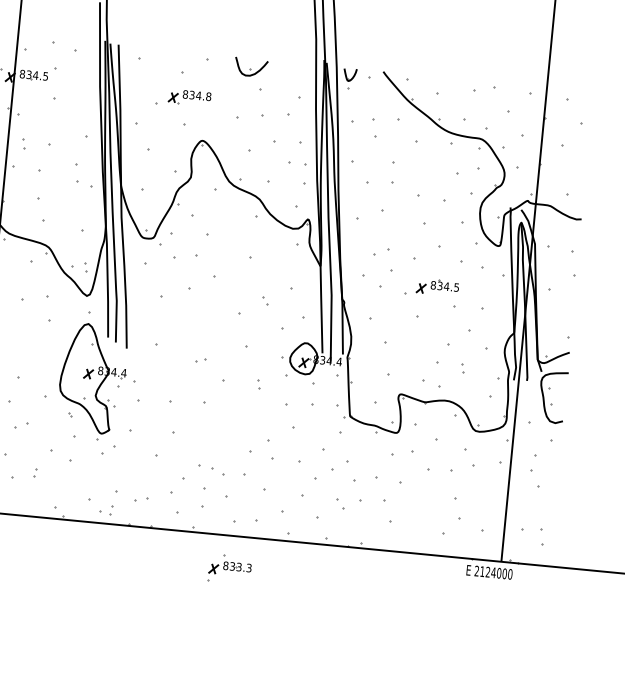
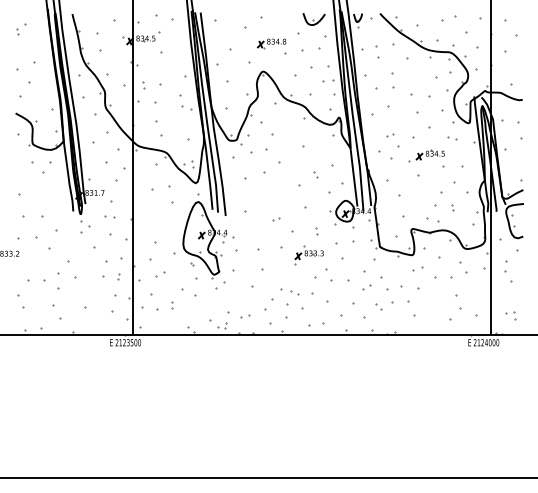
part: (250, 67) -> (313, 19), moved
part: (189, 97) -> (271, 43), moved
part: (381, 253) -> (390, 135), size x0.62
part: (472, 266) -> (452, 138), size x0.62
part: (402, 453) -> (417, 268), size x0.62
part: (324, 474) -> (366, 287), size x0.62
part: (532, 535) -> (510, 315), size x0.62
part: (228, 569) -> (308, 255), moved

